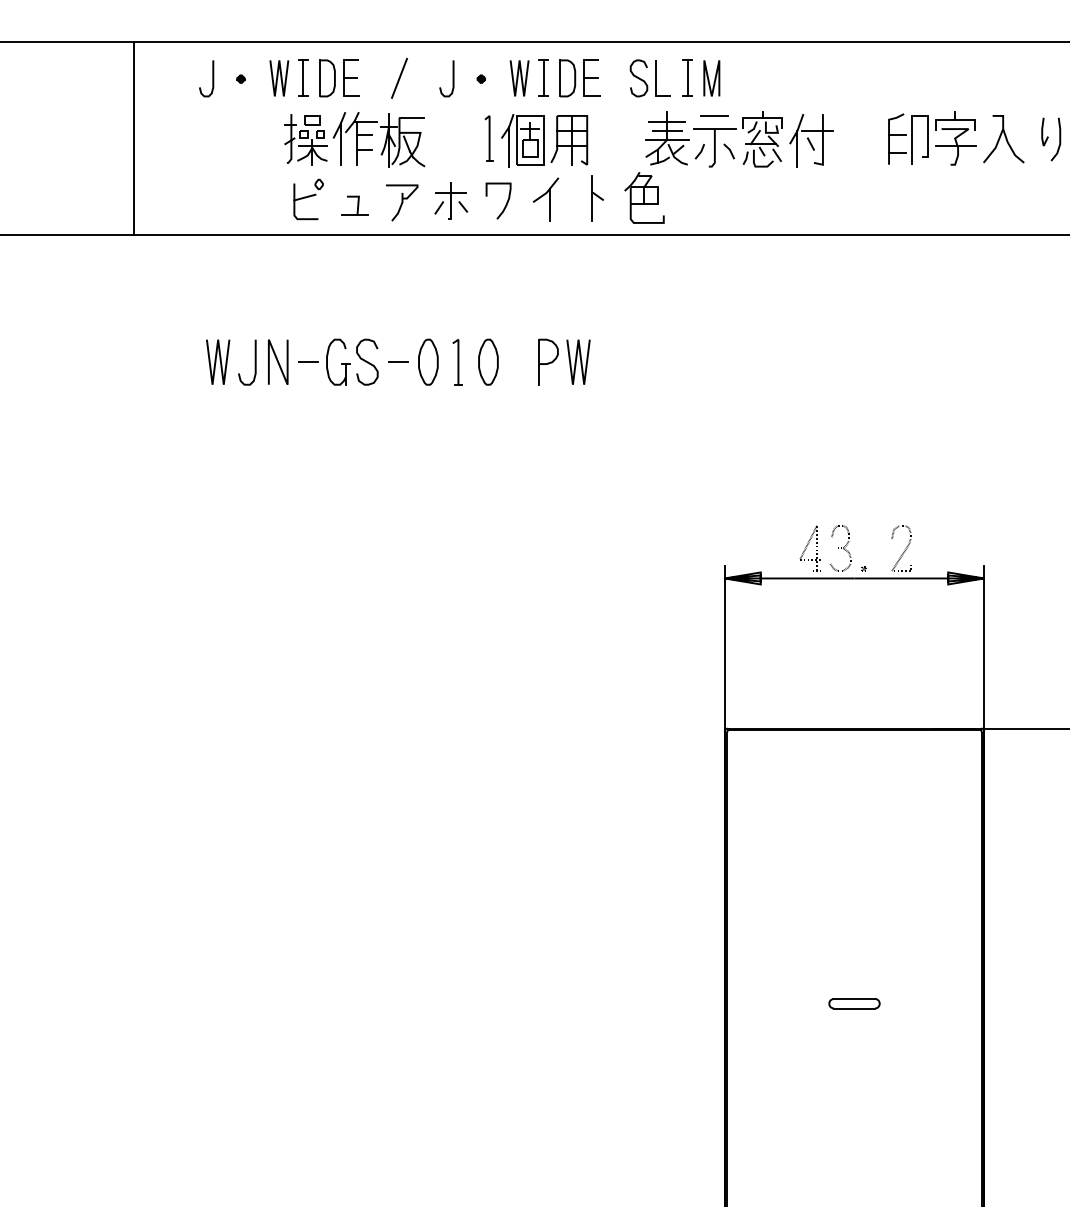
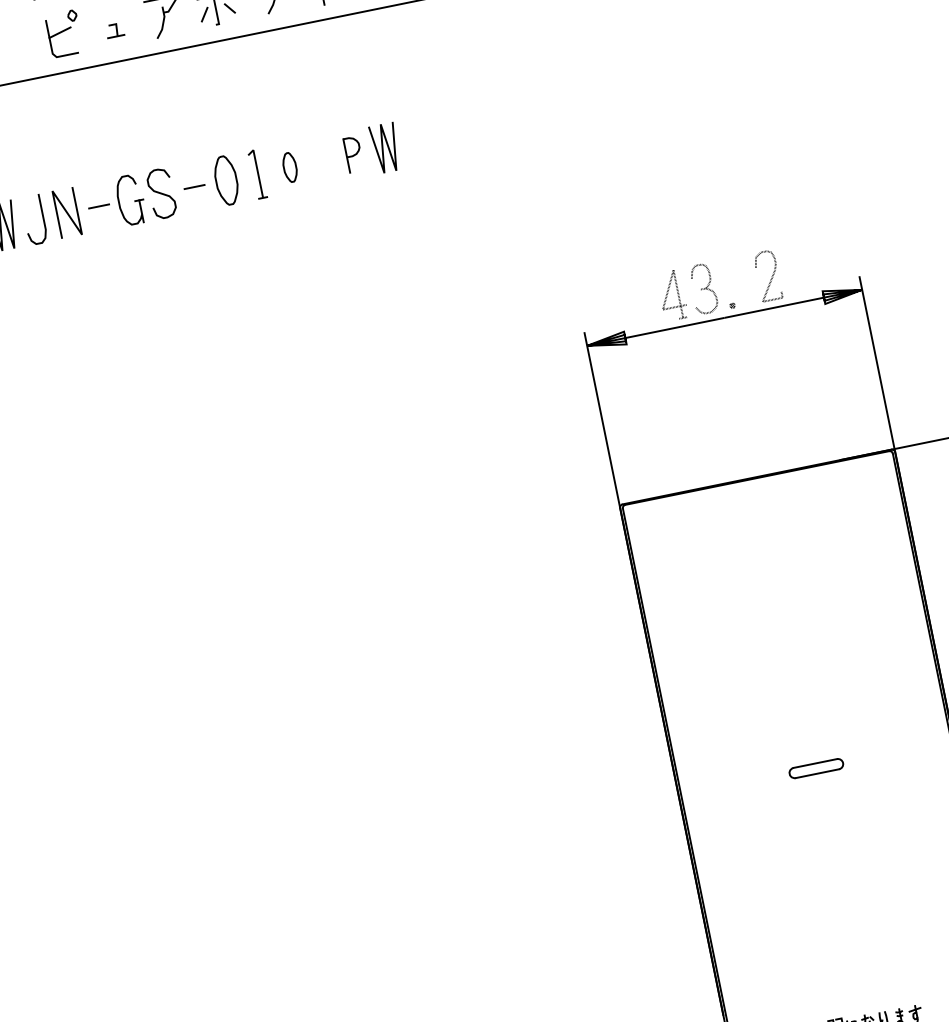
part: (354, 205) -> (114, 30), size x0.6
part: (488, 361) -> (289, 166), size x0.6
part: (548, 361) -> (353, 153), size x0.7

